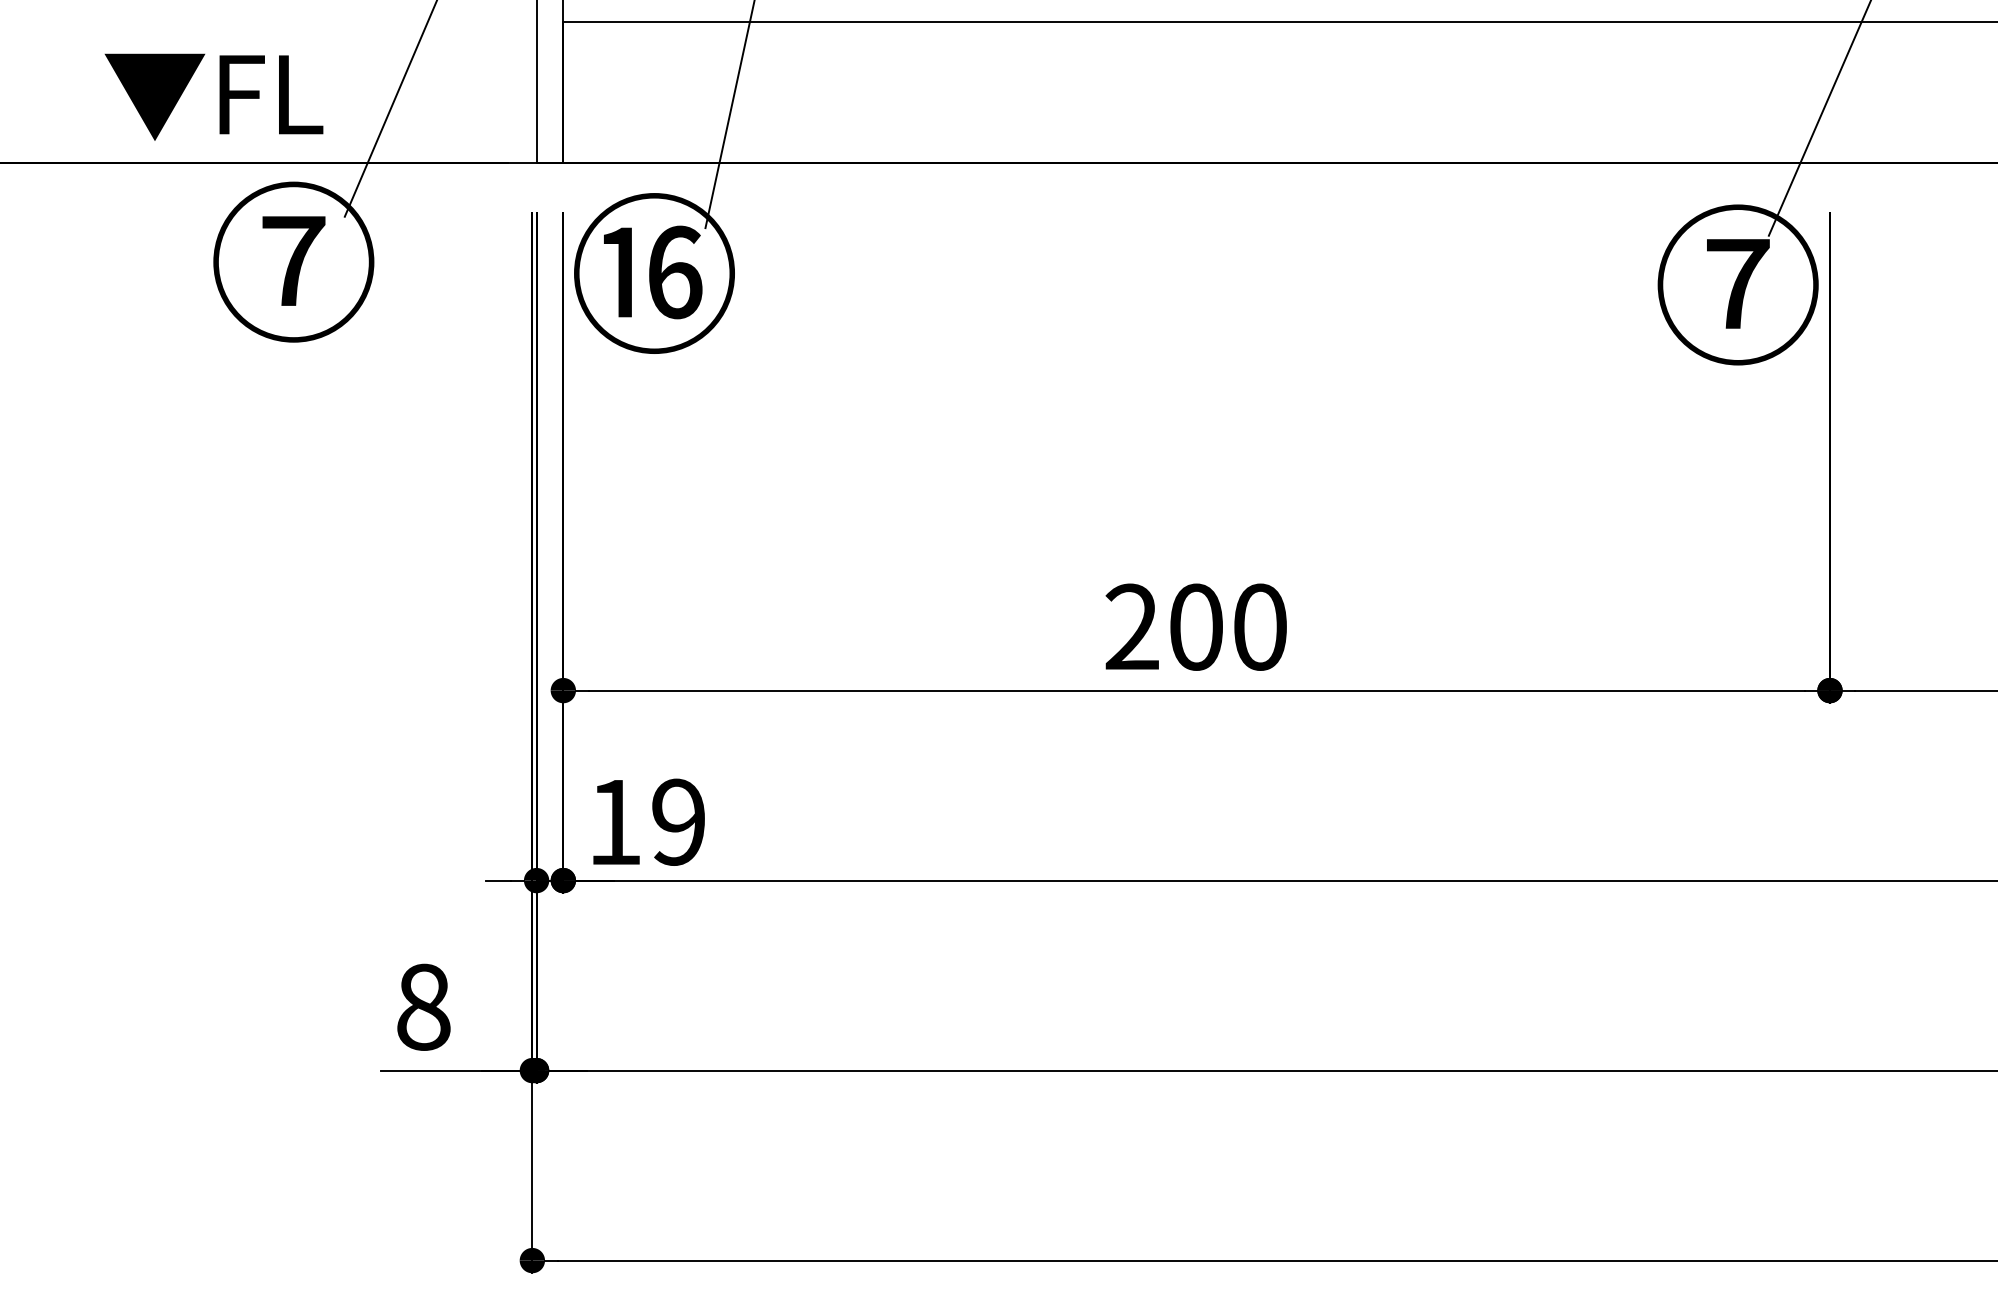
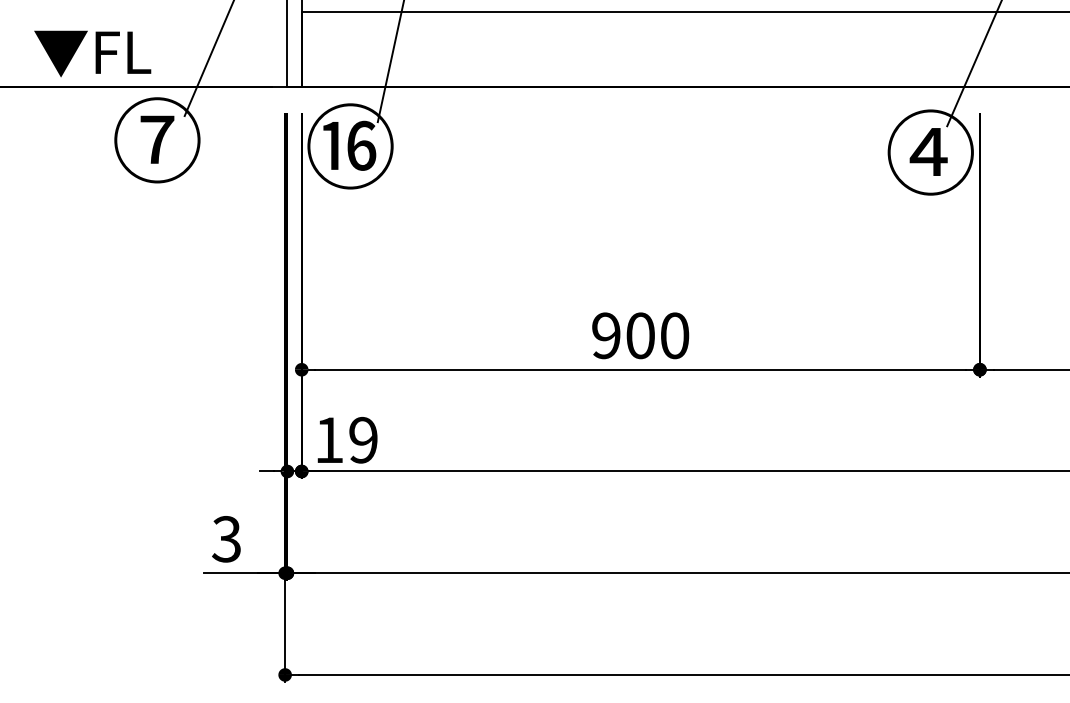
text: (213, 96) -> (92, 53), moved
text: (1733, 282) -> (928, 151), ⑦ -> ④
text: (1132, 628) -> (606, 336), 200 -> 900
text: (422, 1007) -> (226, 539), 8 -> 3

